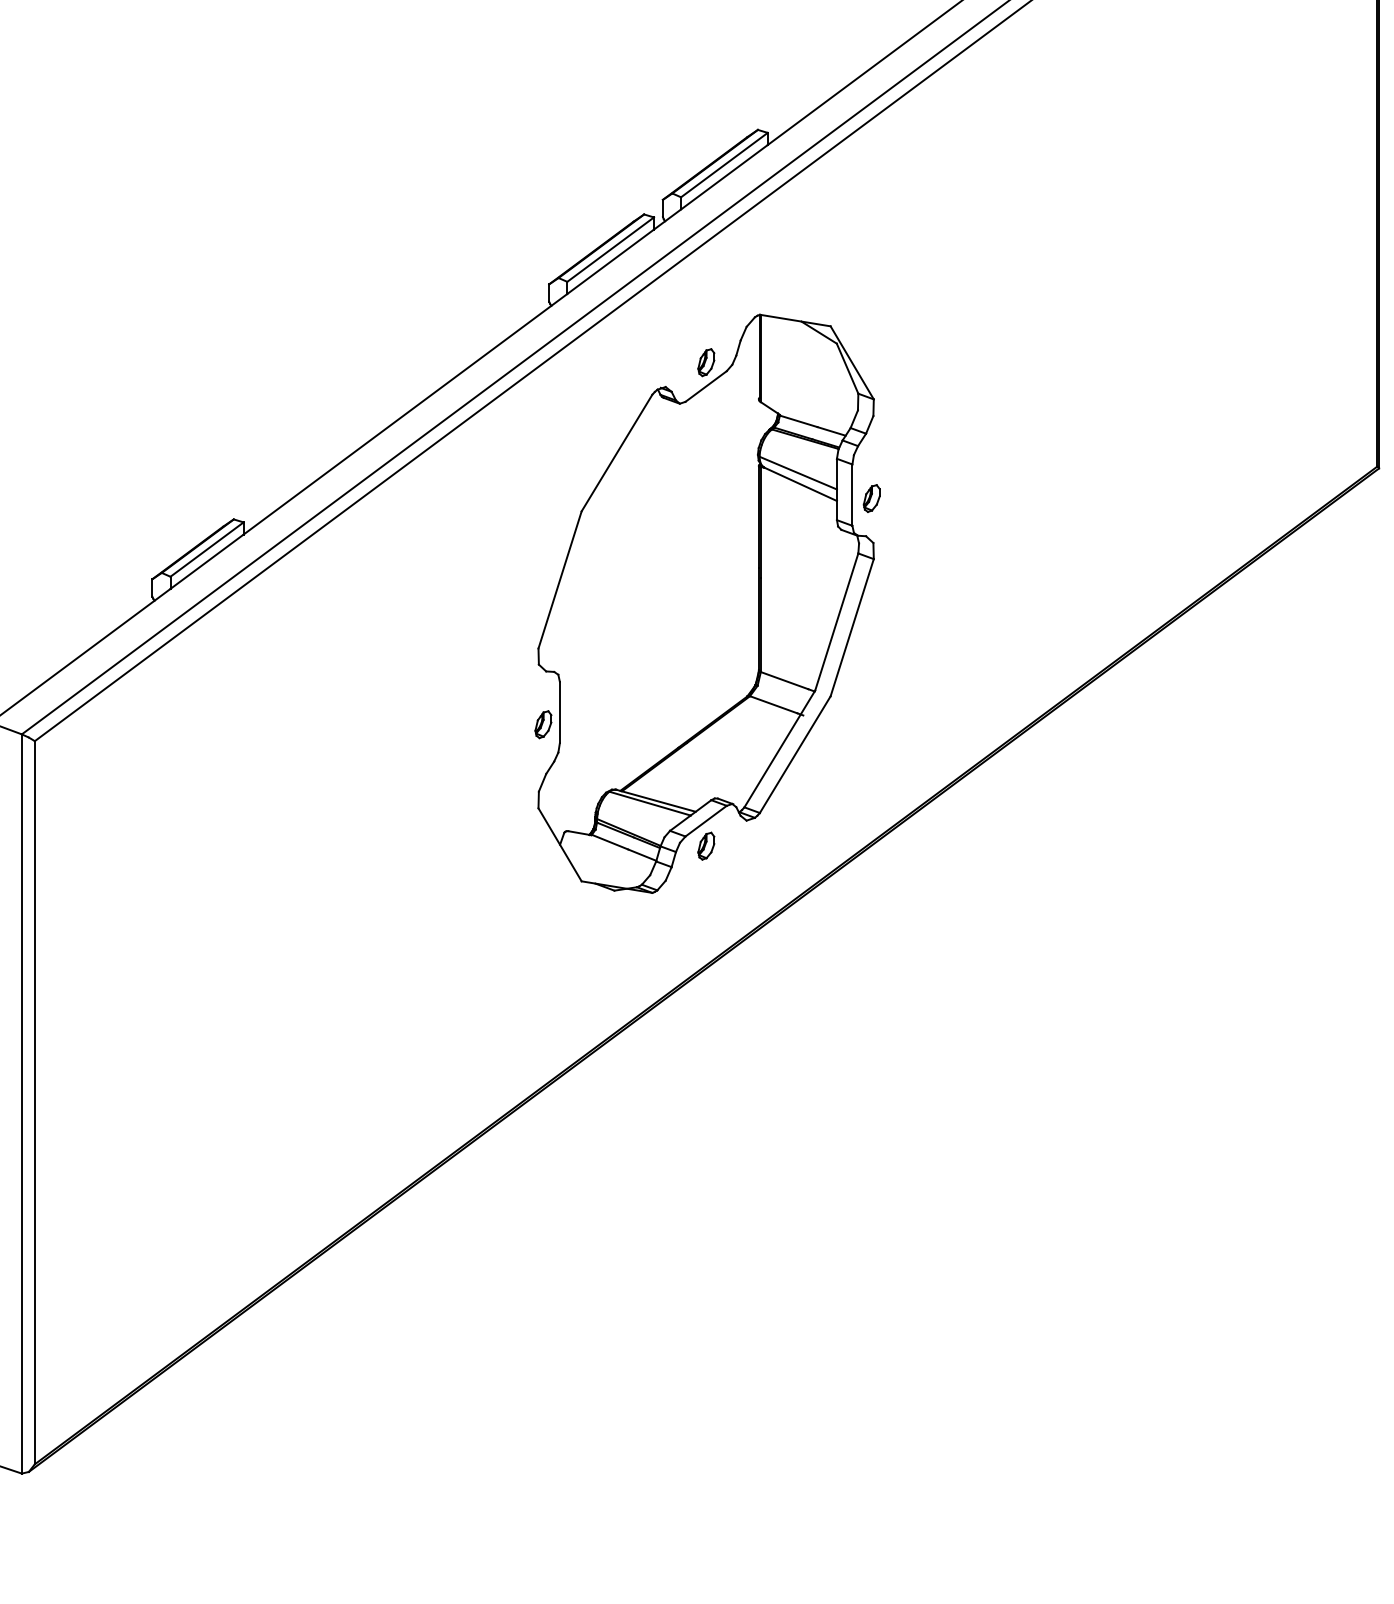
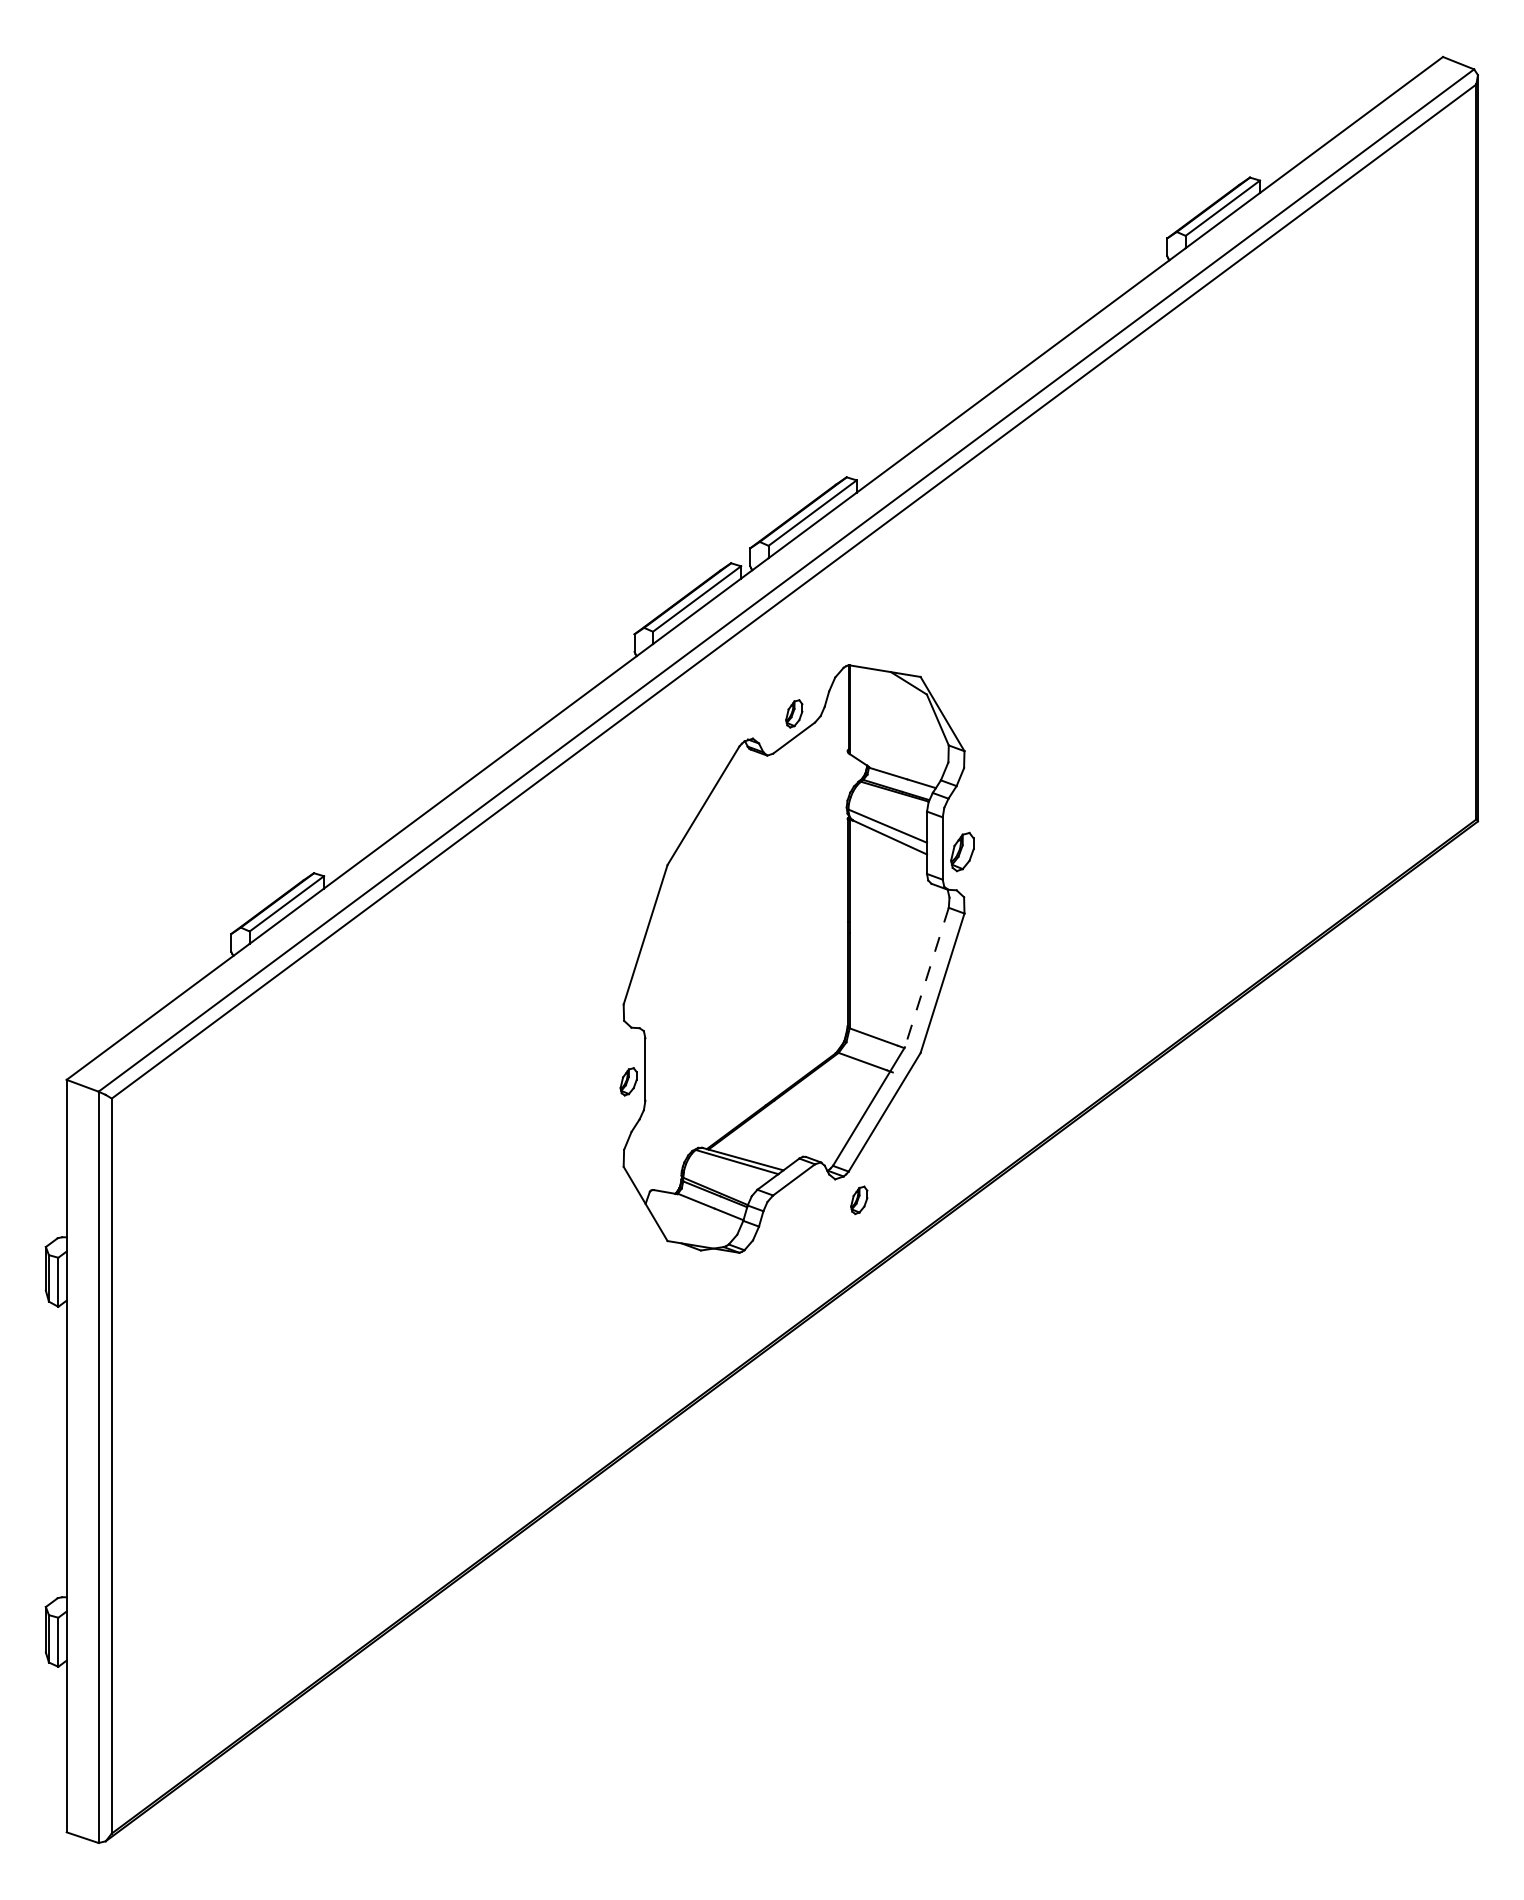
part: (871, 498) -> (962, 851), size x1.4
line: (836, 623) -> (926, 978), solid -> dashed
part: (706, 846) -> (859, 1200), moved

